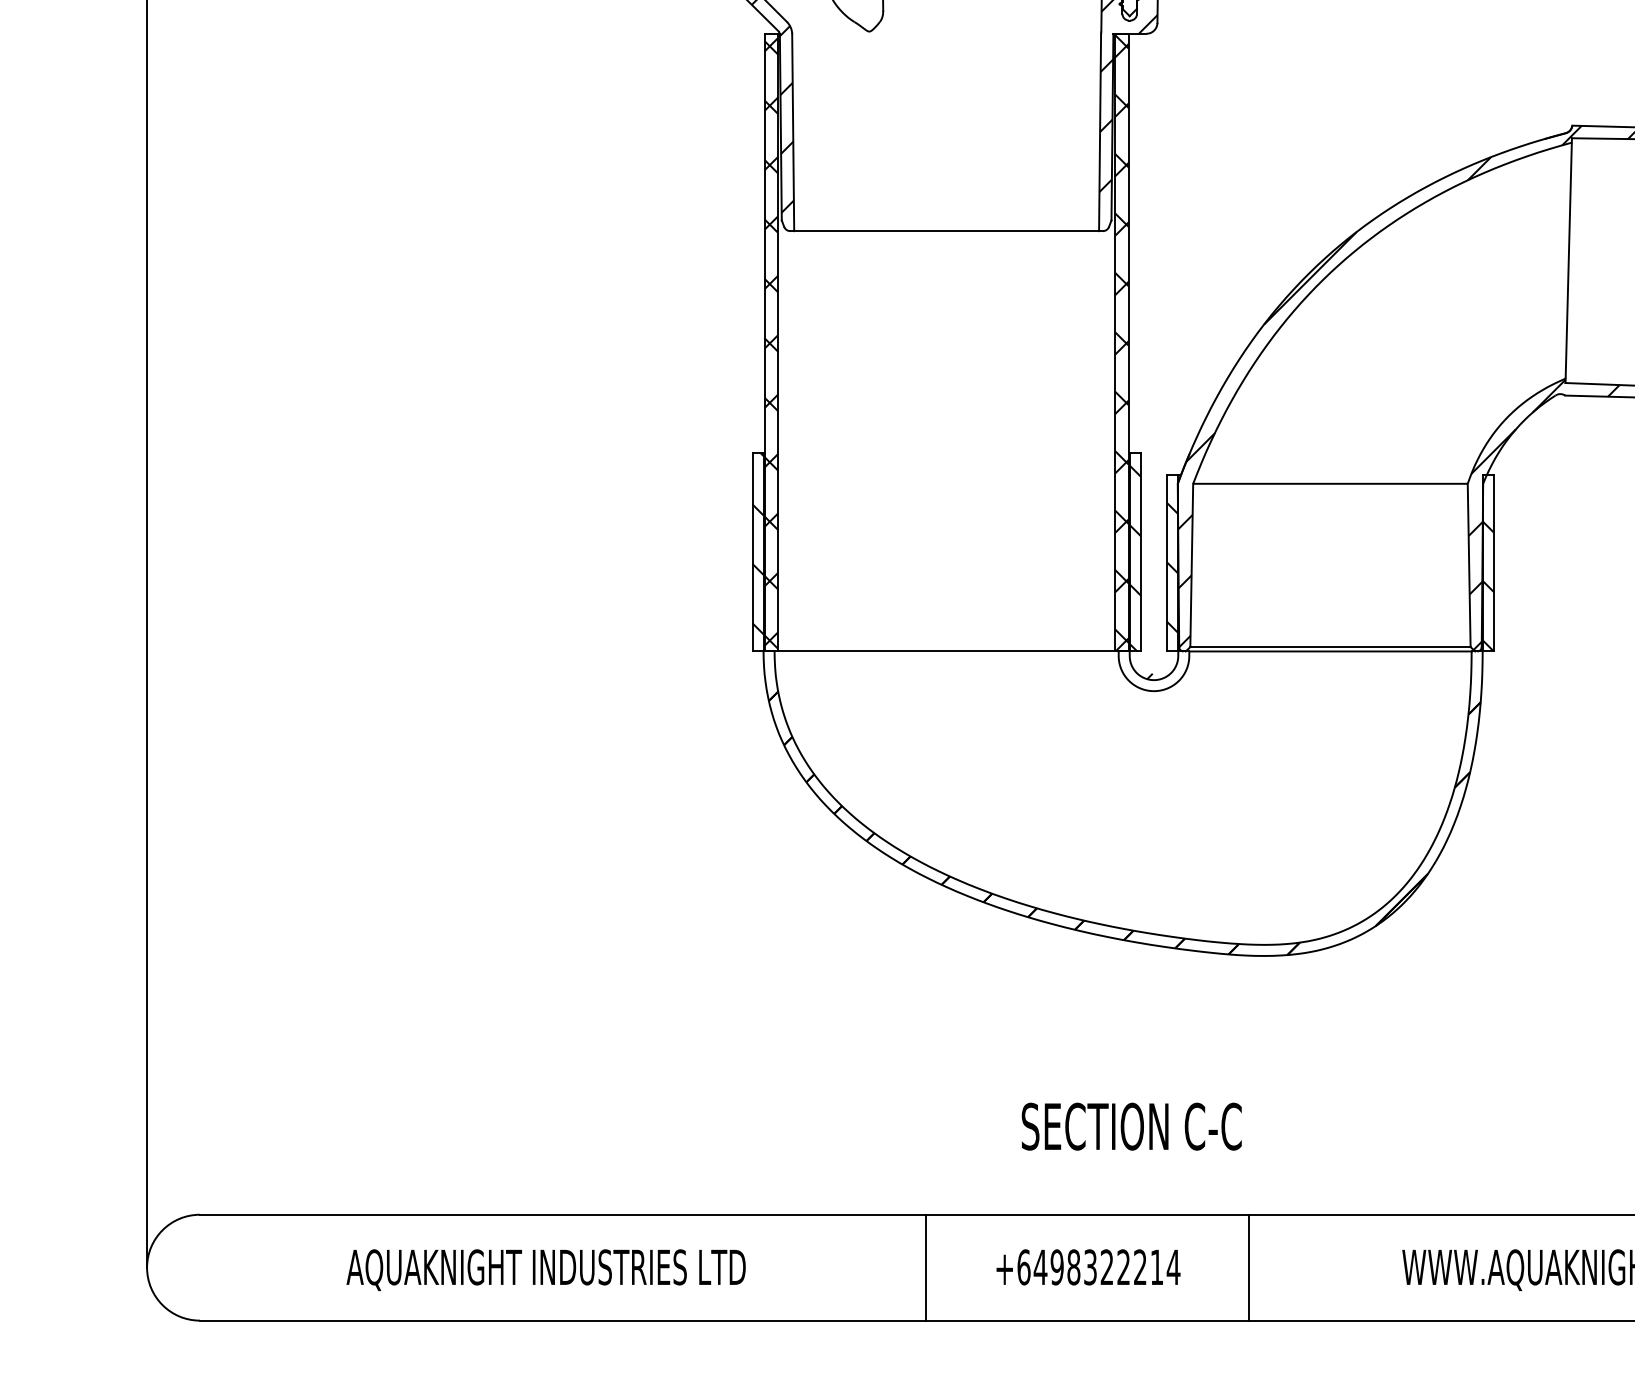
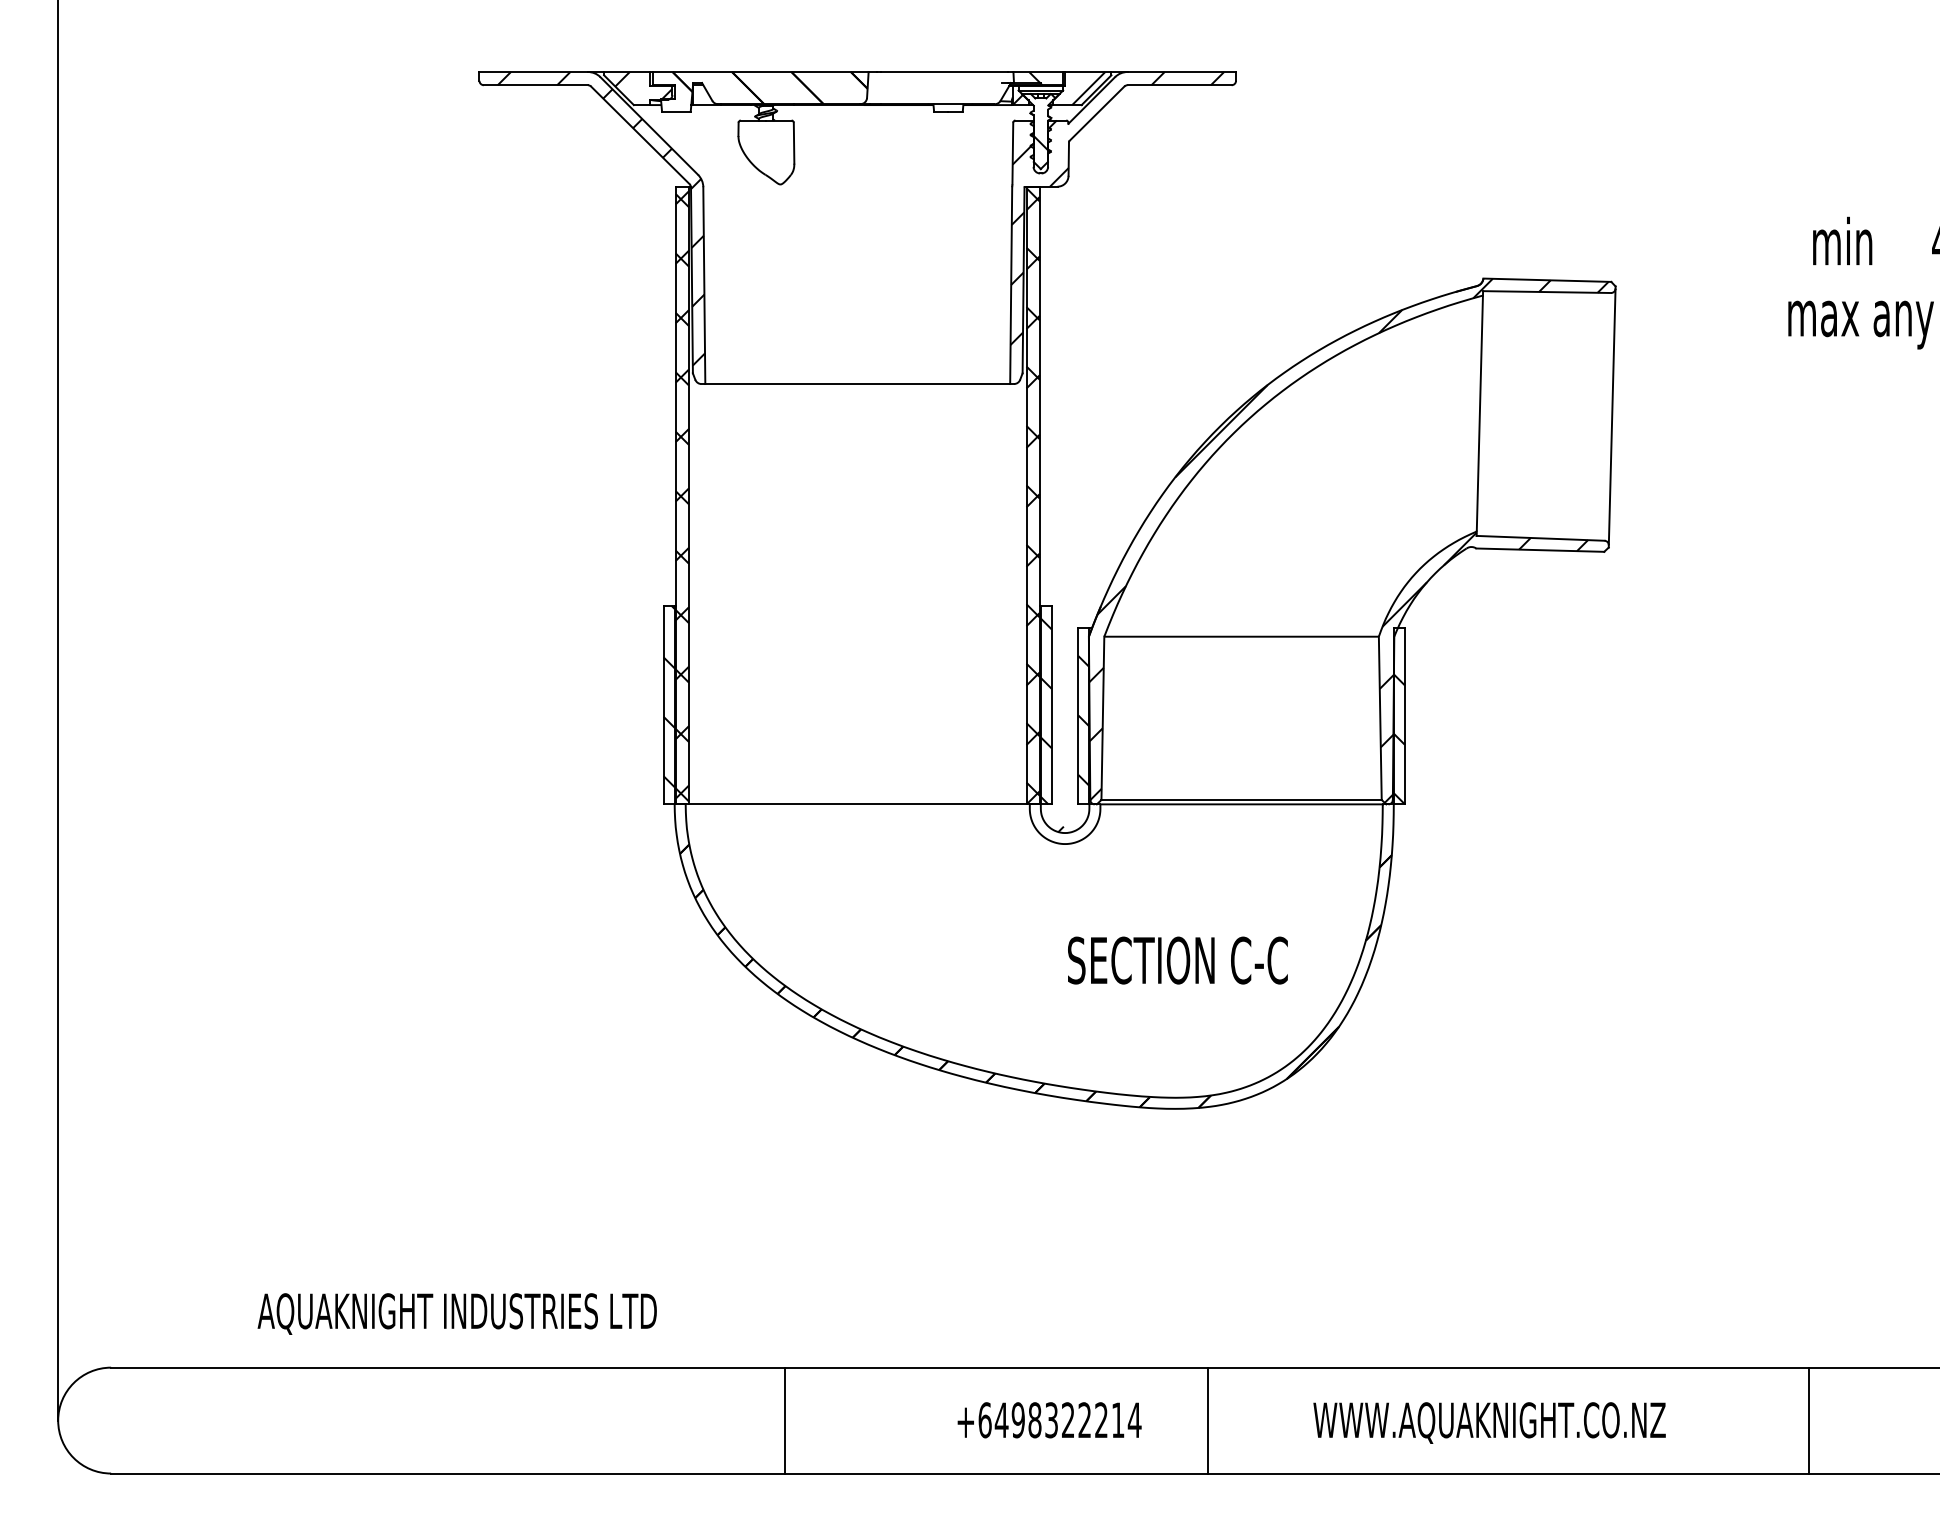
text: (1131, 1126) -> (1177, 960), moved
line: (925, 1267) -> (784, 1420), moved
text: (1088, 1267) -> (1049, 1420), moved
line: (1248, 1267) -> (1207, 1420), moved
text: (545, 1269) -> (456, 1313), moved

